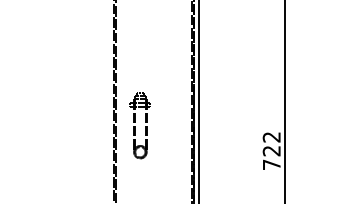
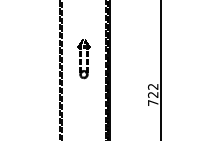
part: (139, 126) -> (83, 59), moved

